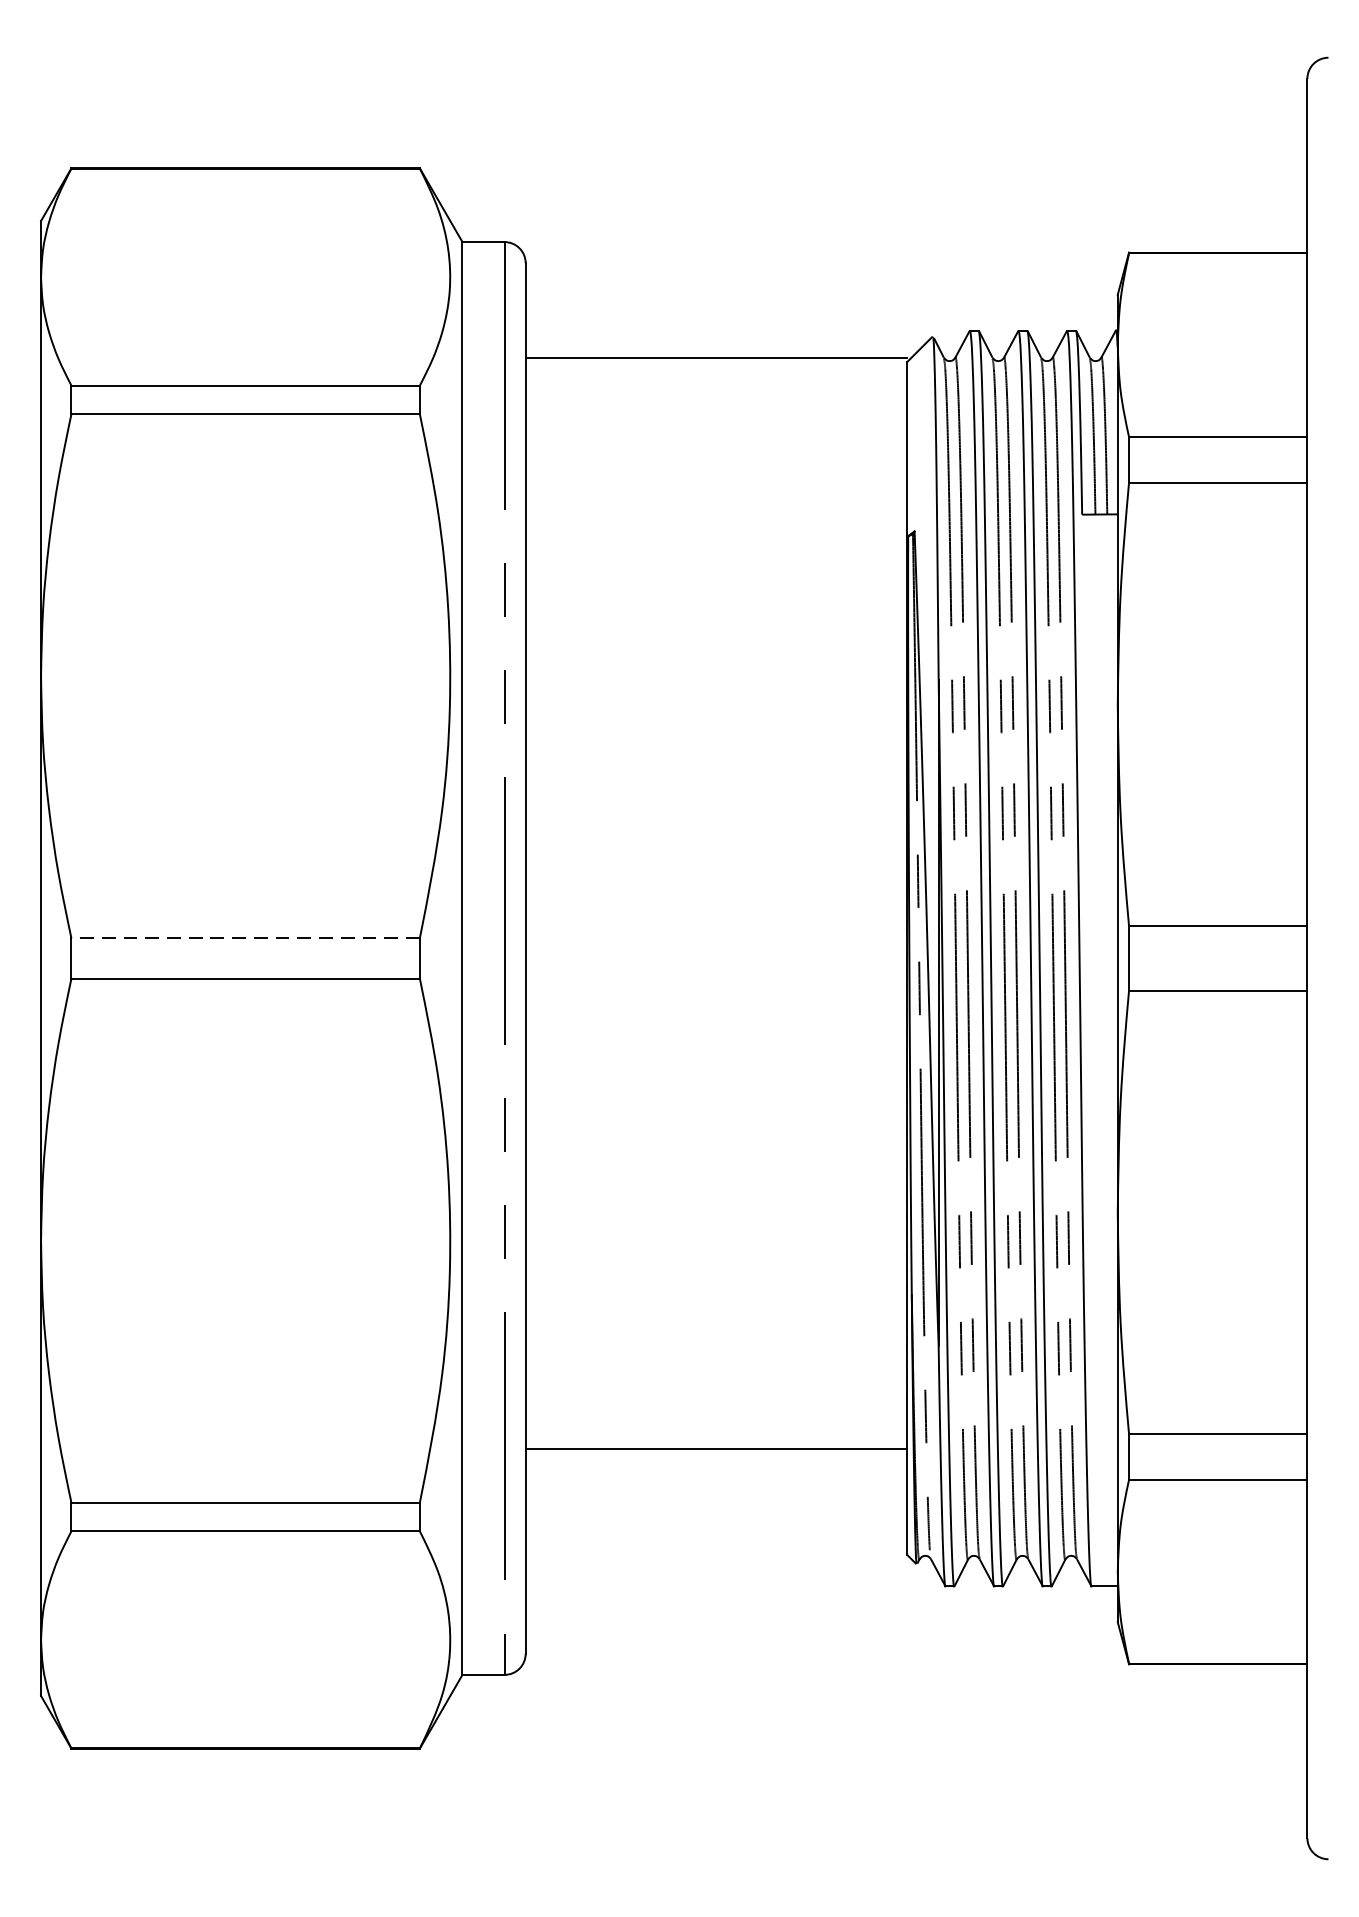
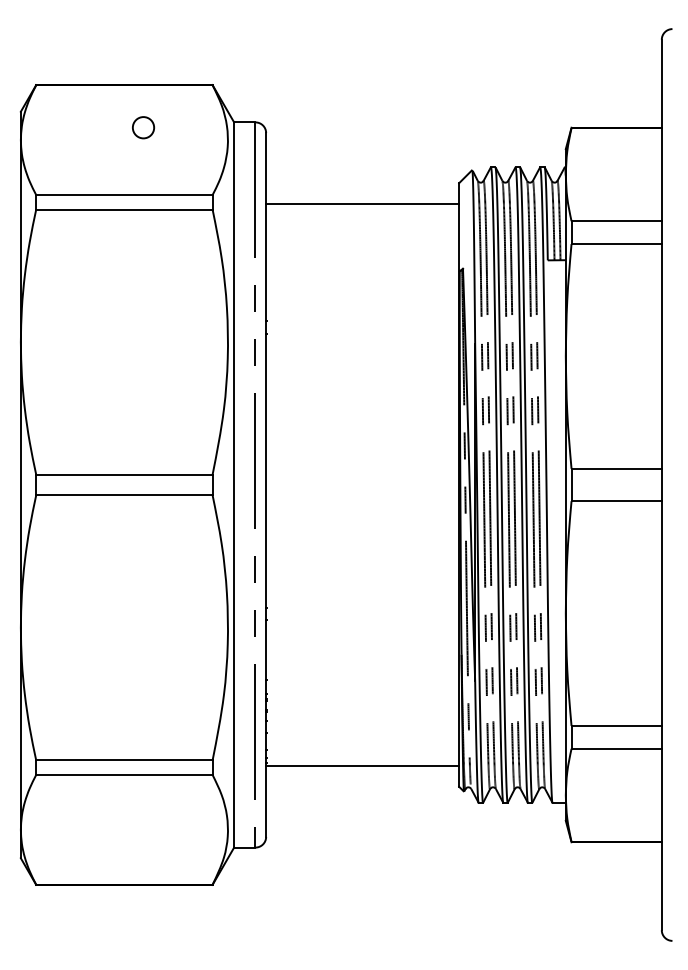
circle: (283, 252) -> (143, 127), added
line: (716, 356) -> (362, 203), moved
line: (243, 937) -> (123, 474), dashed -> solid
line: (716, 1449) -> (362, 766), moved

